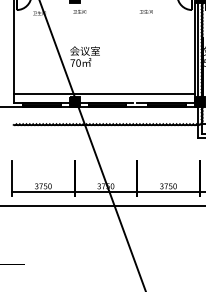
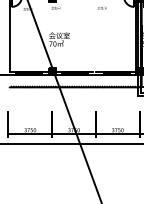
line: (103, 93) -> (72, 65), removed

